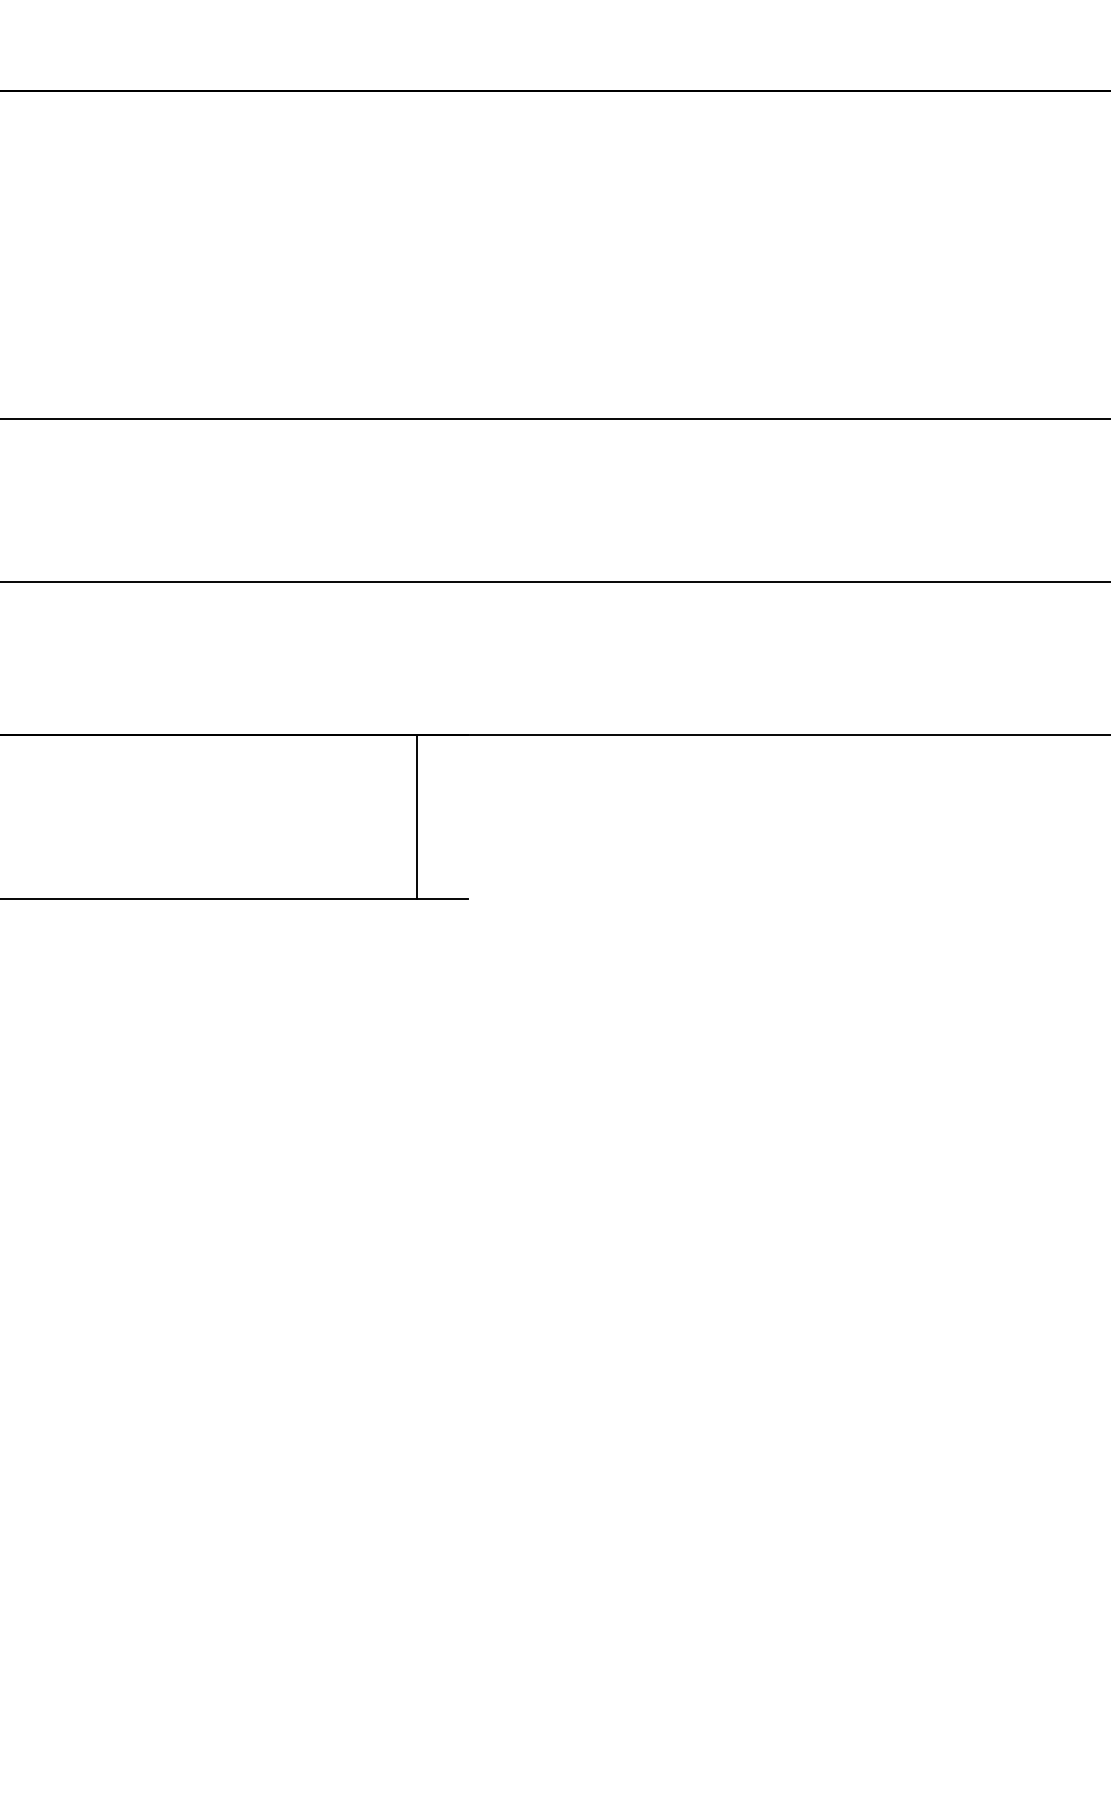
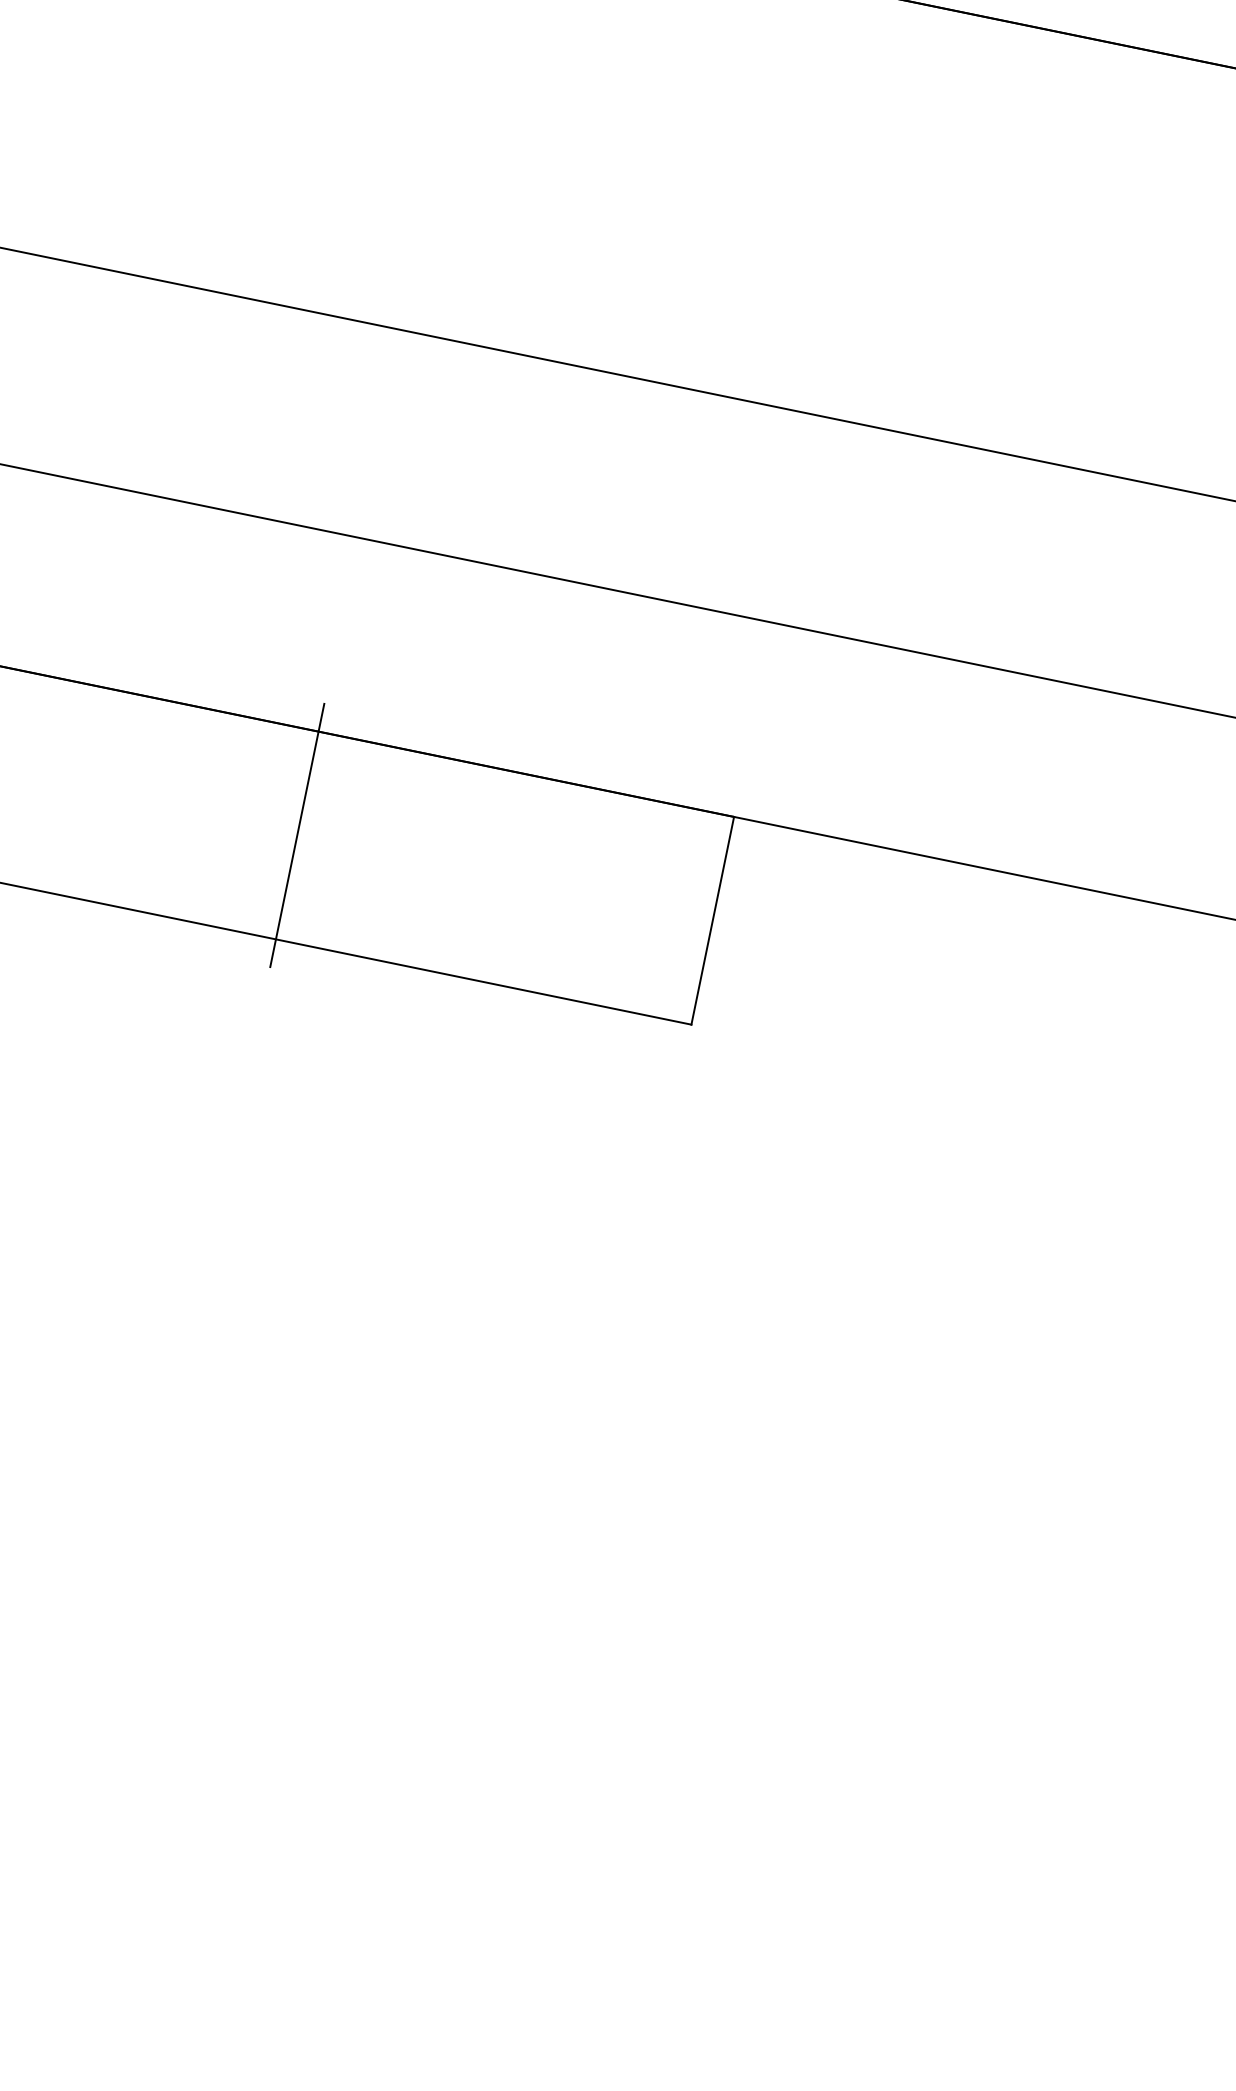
line: (140, 816) -> (297, 835), added
line: (416, 816) -> (712, 920), moved

